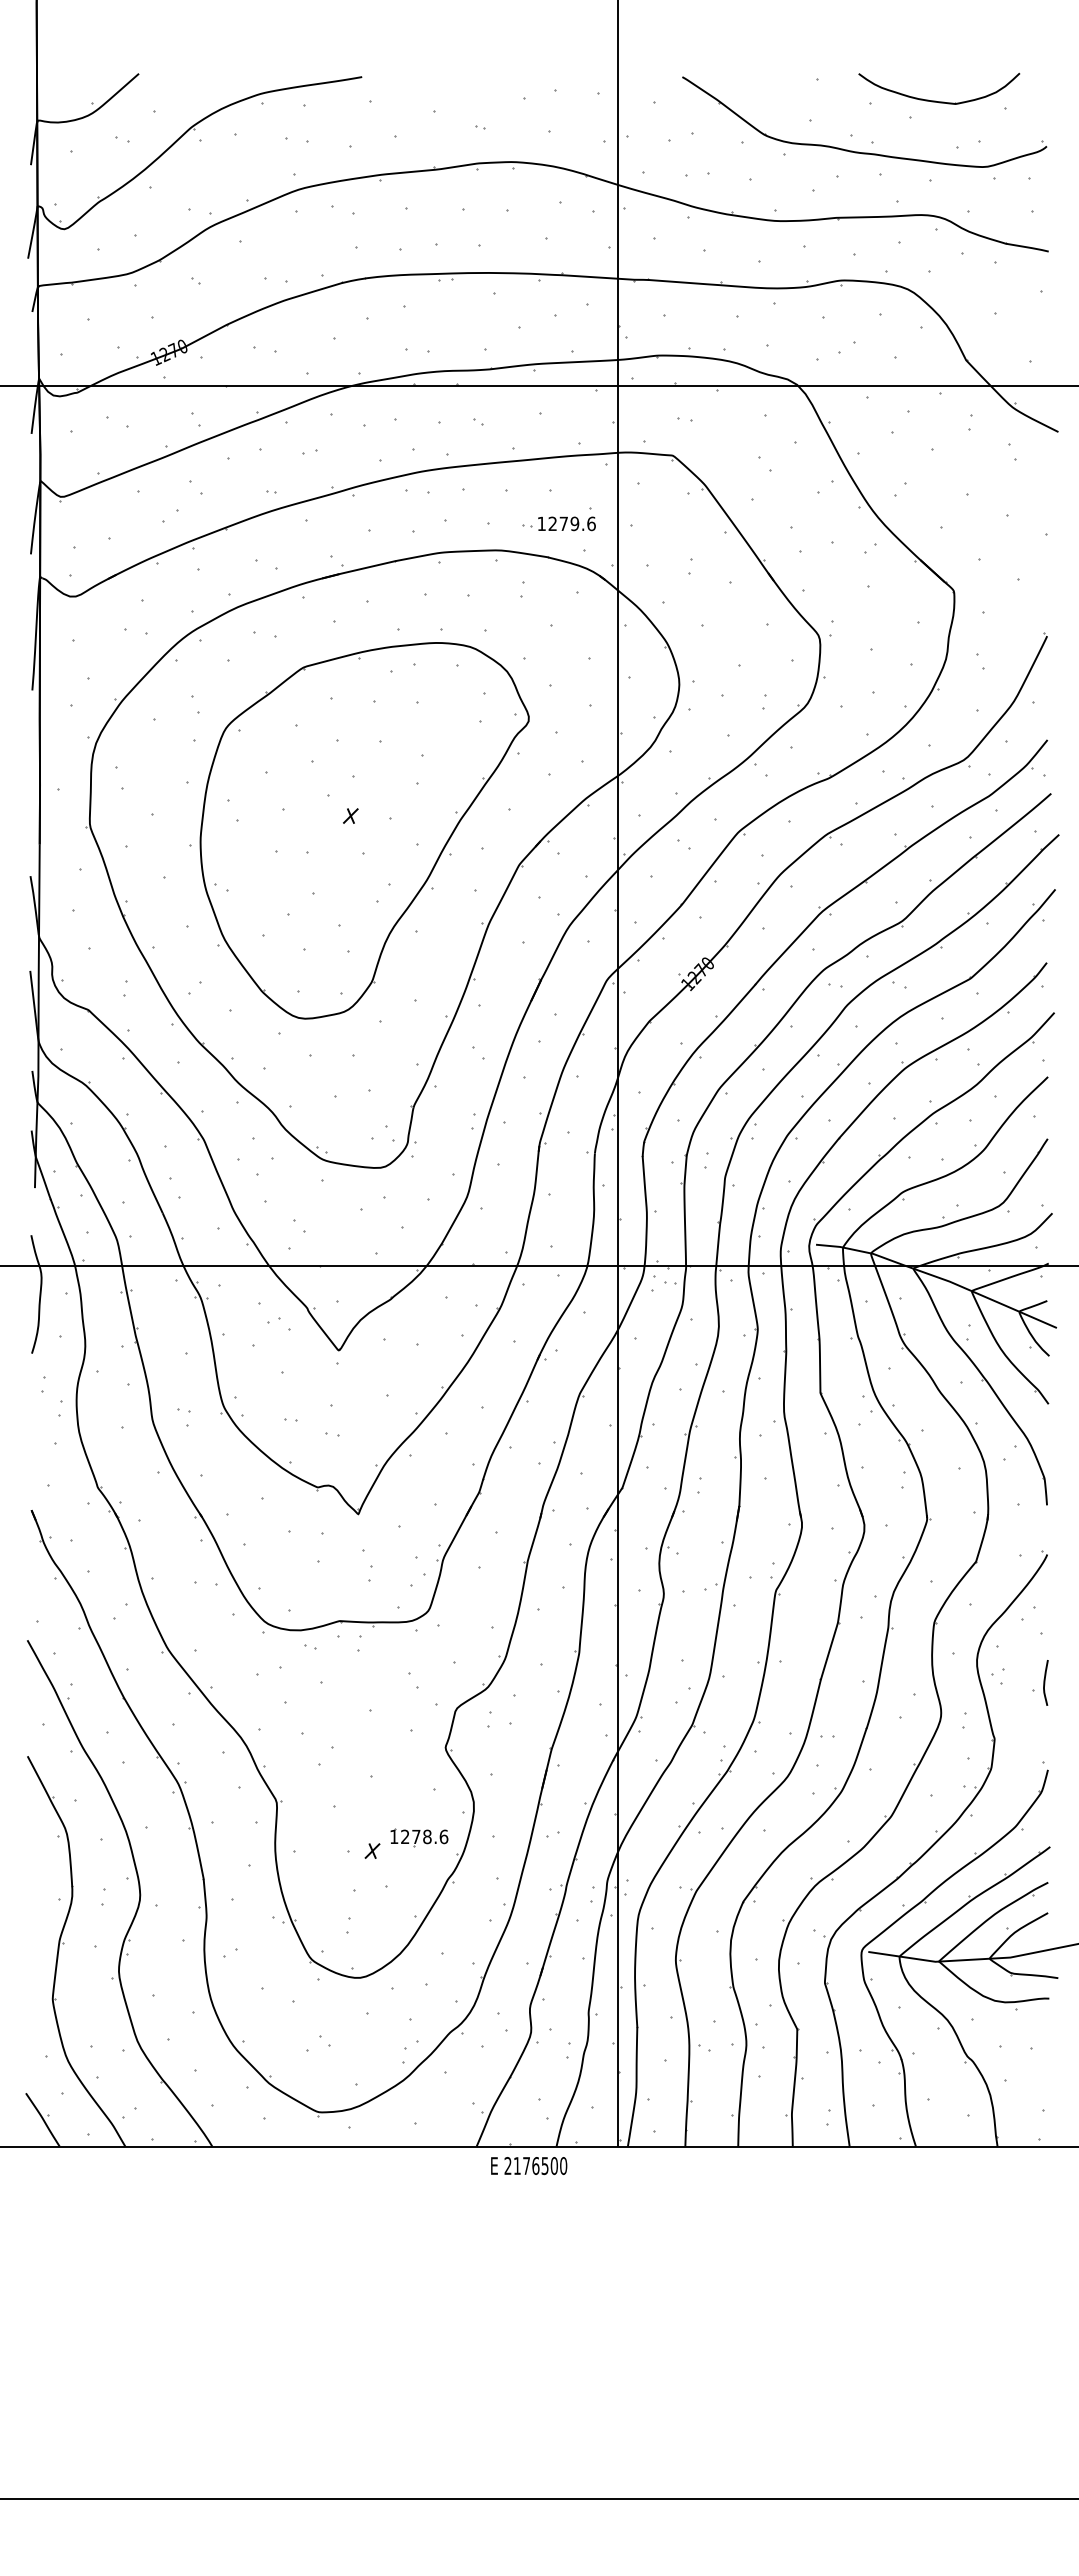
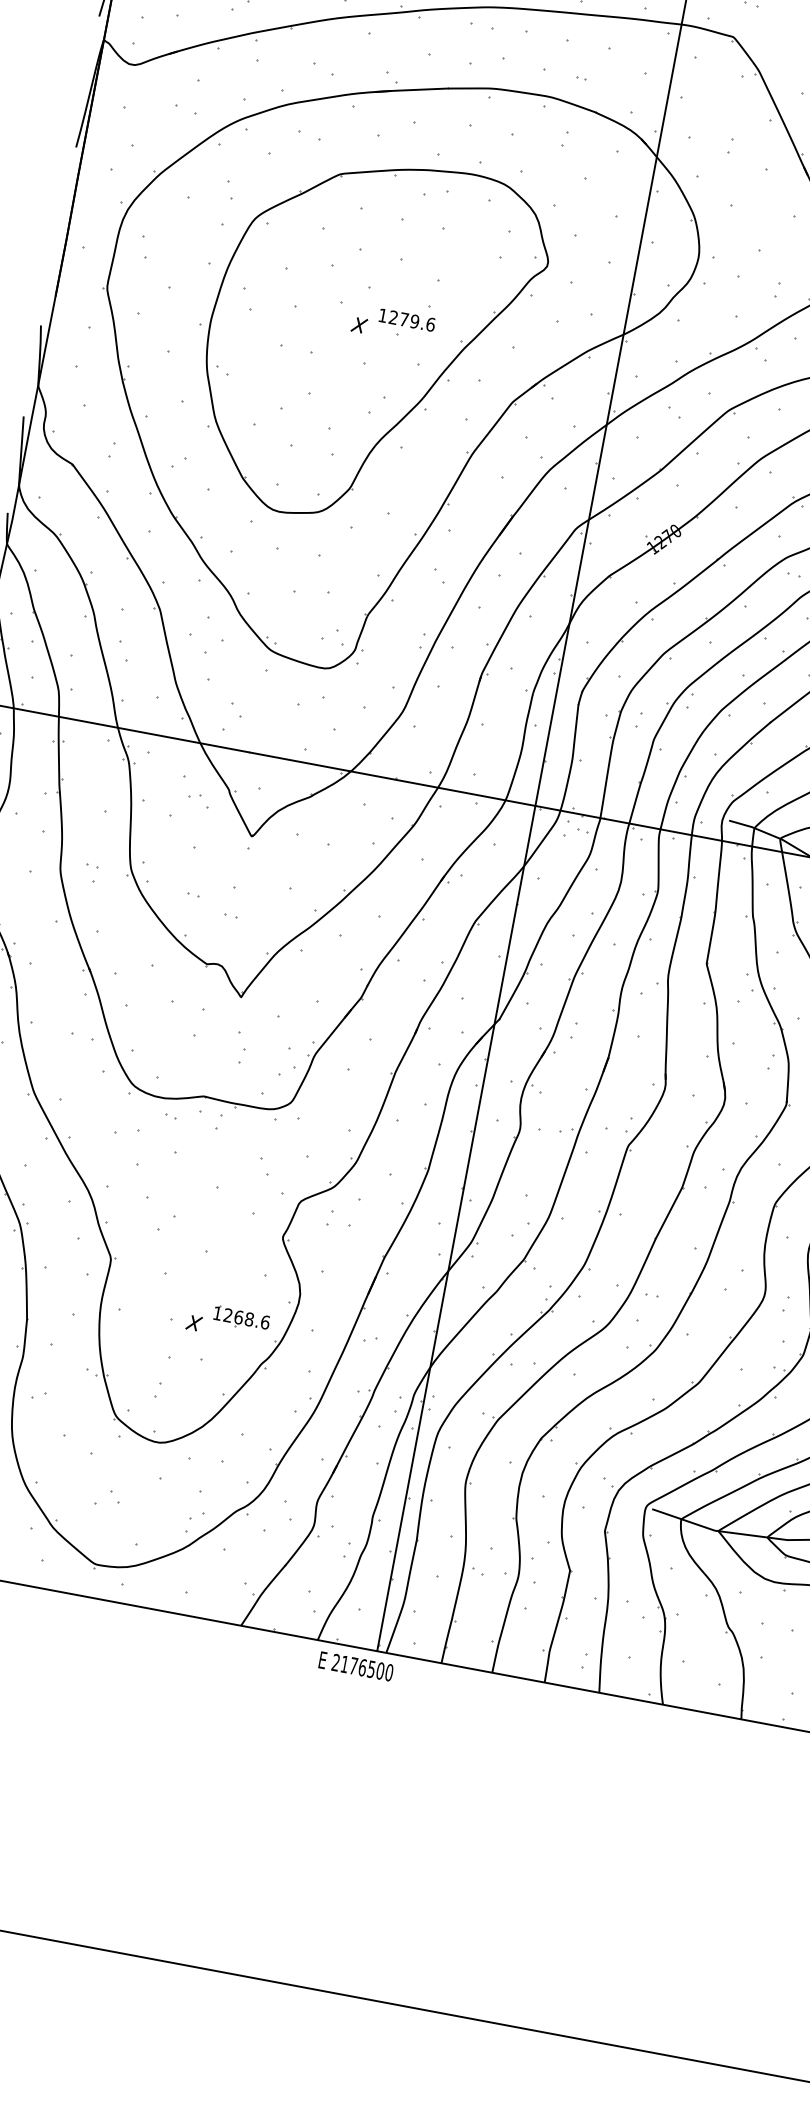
text: (566, 523) -> (406, 319), moved
text: (416, 1836) -> (239, 1317), 1278.6 -> 1268.6
text: (529, 2166) -> (356, 1667), moved

